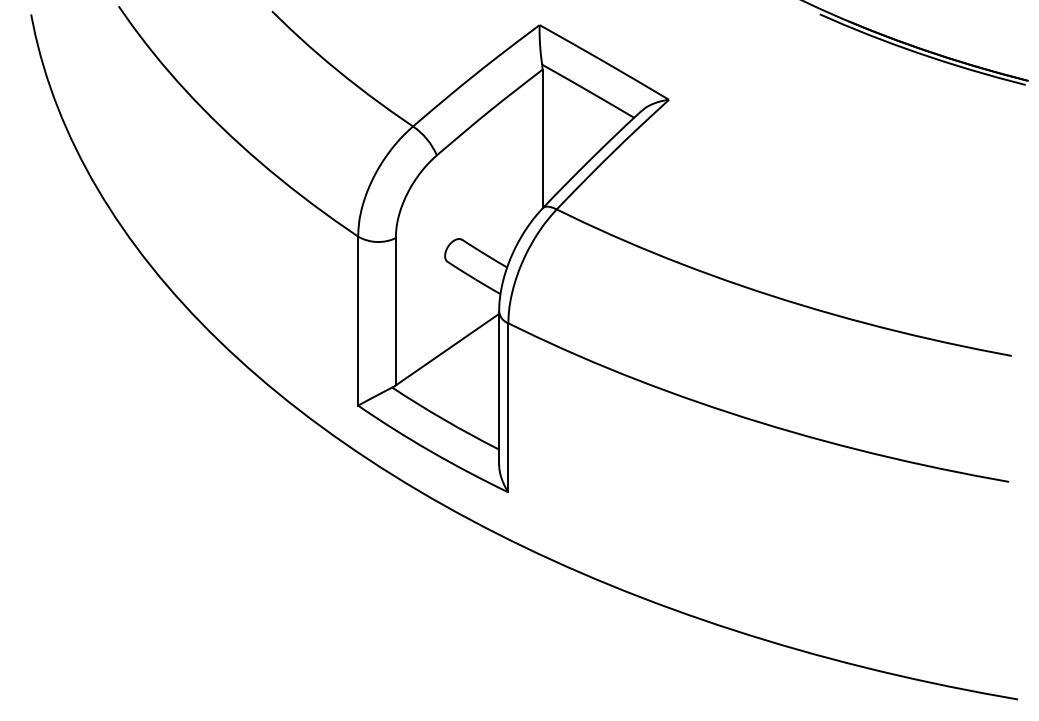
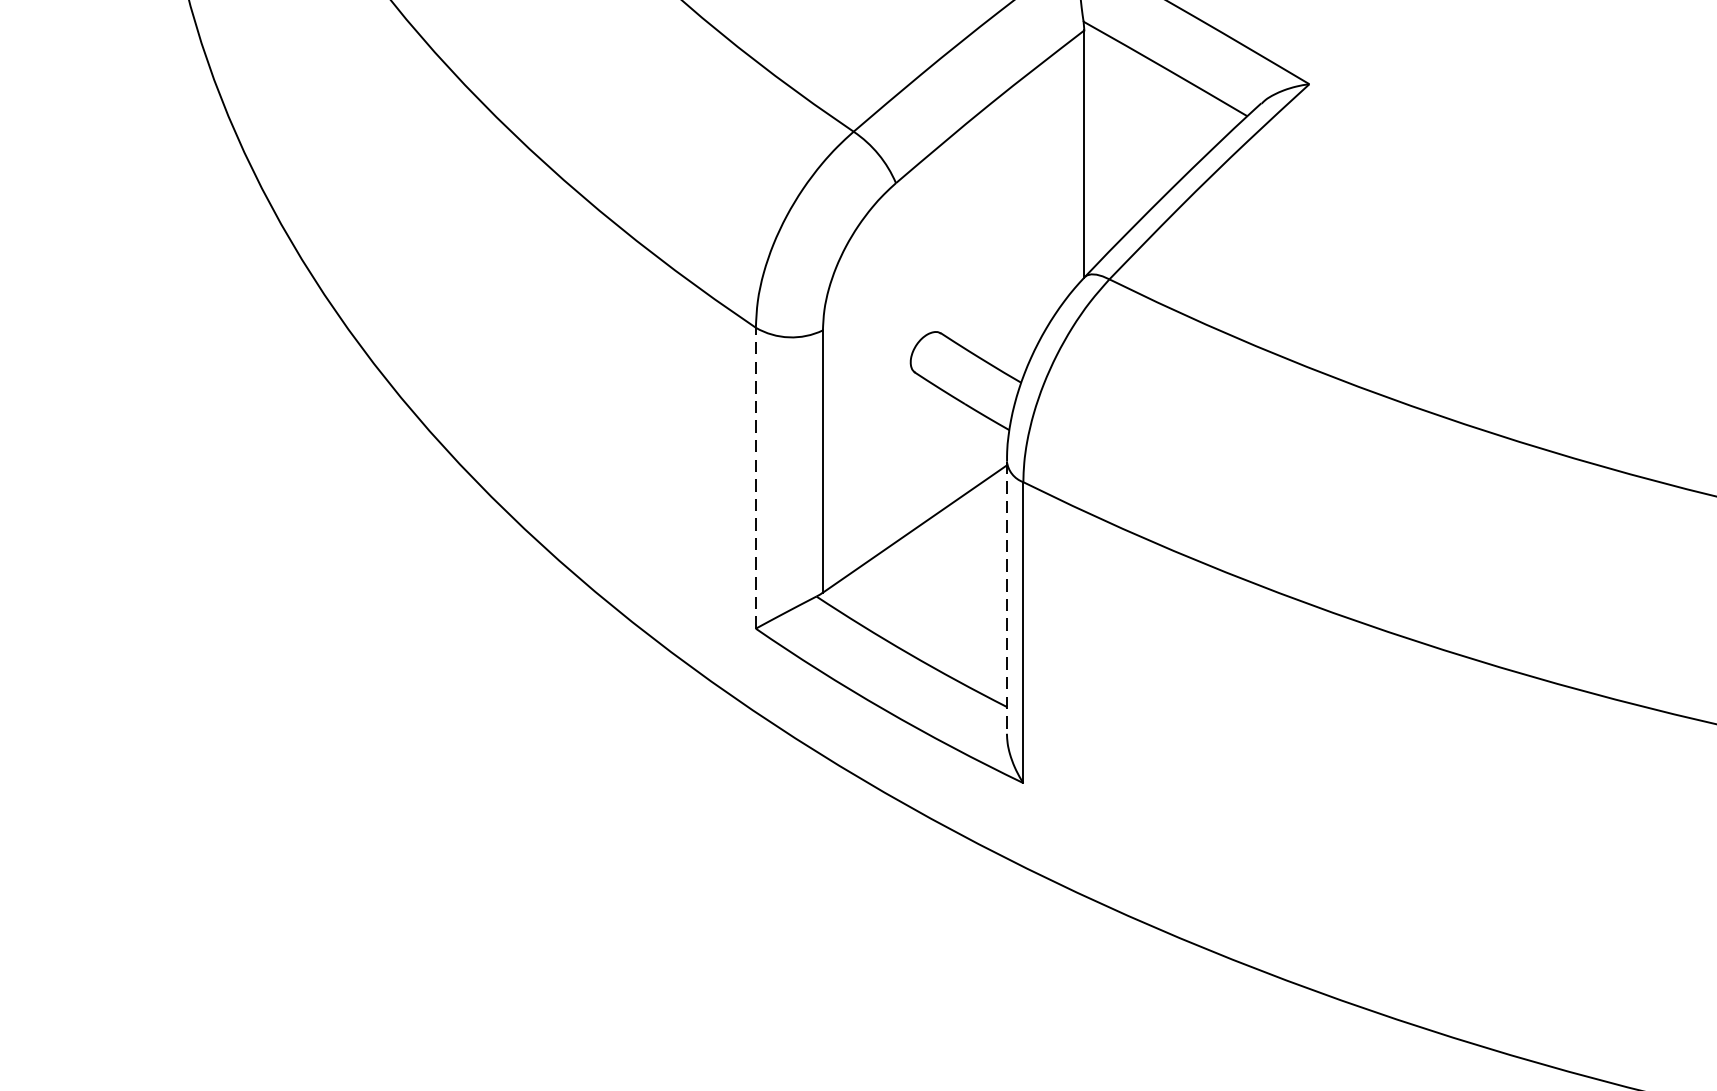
line: (358, 321) -> (756, 478), solid -> dashed
line: (499, 388) -> (1007, 598), solid -> dashed

